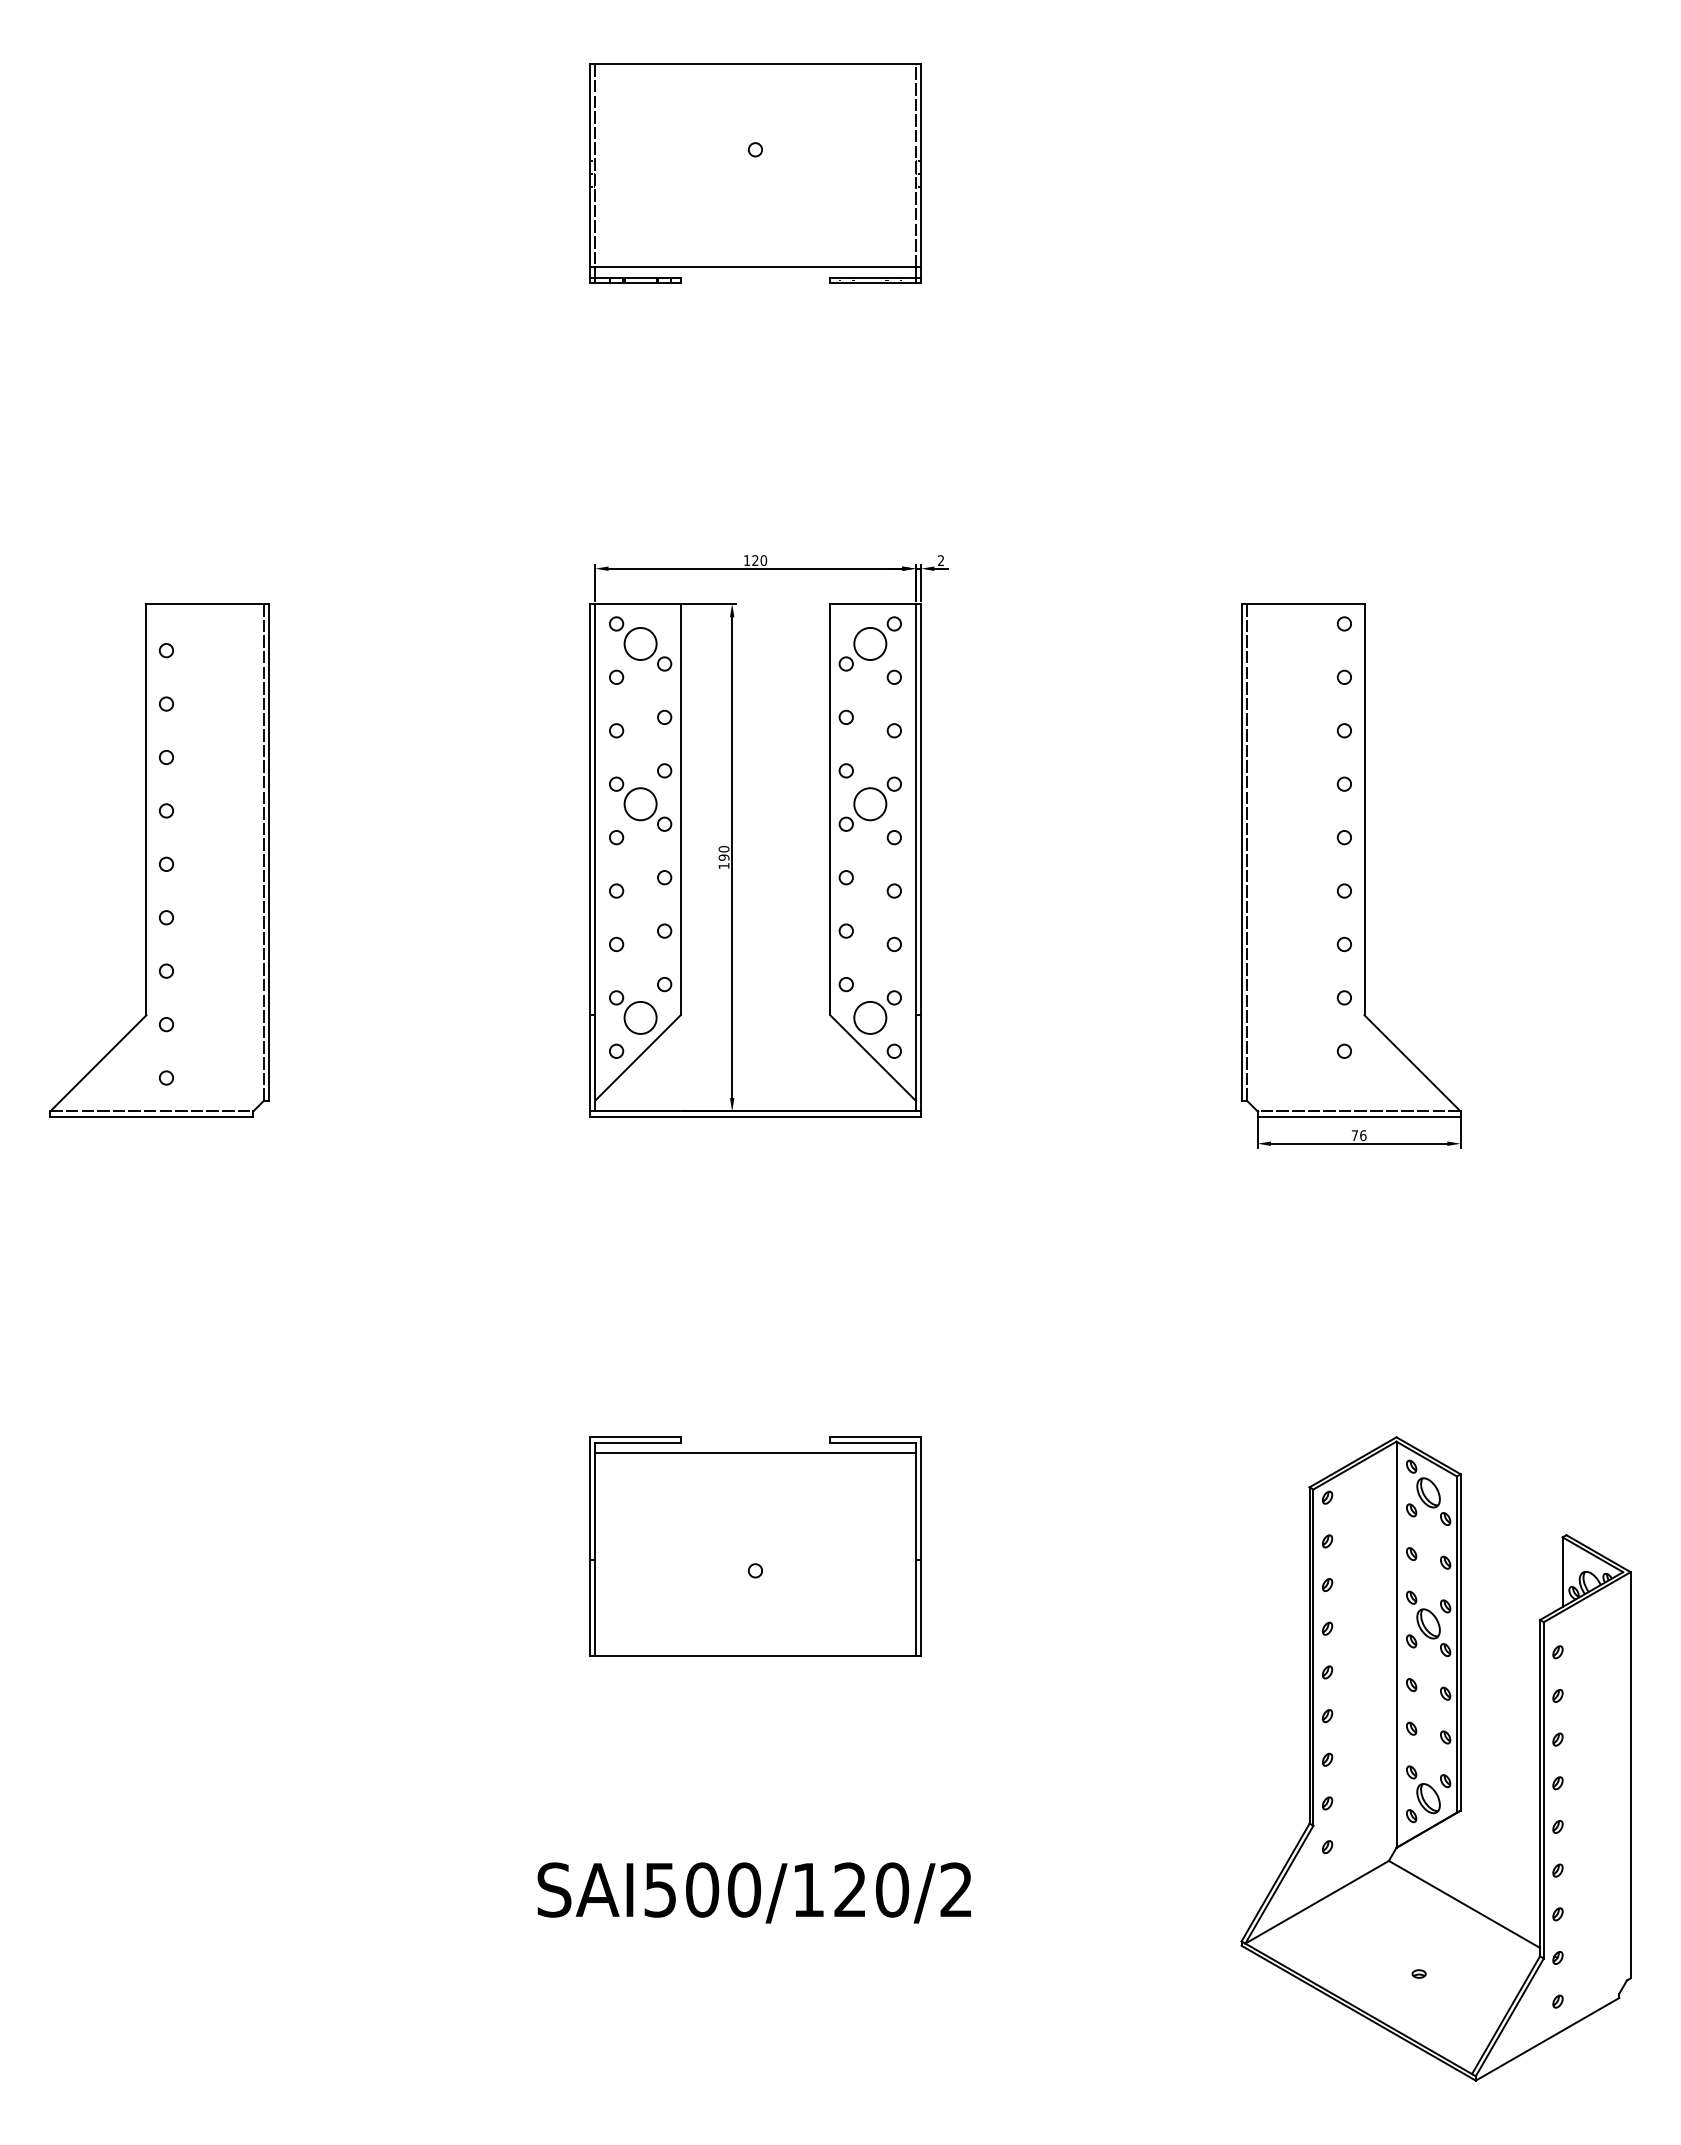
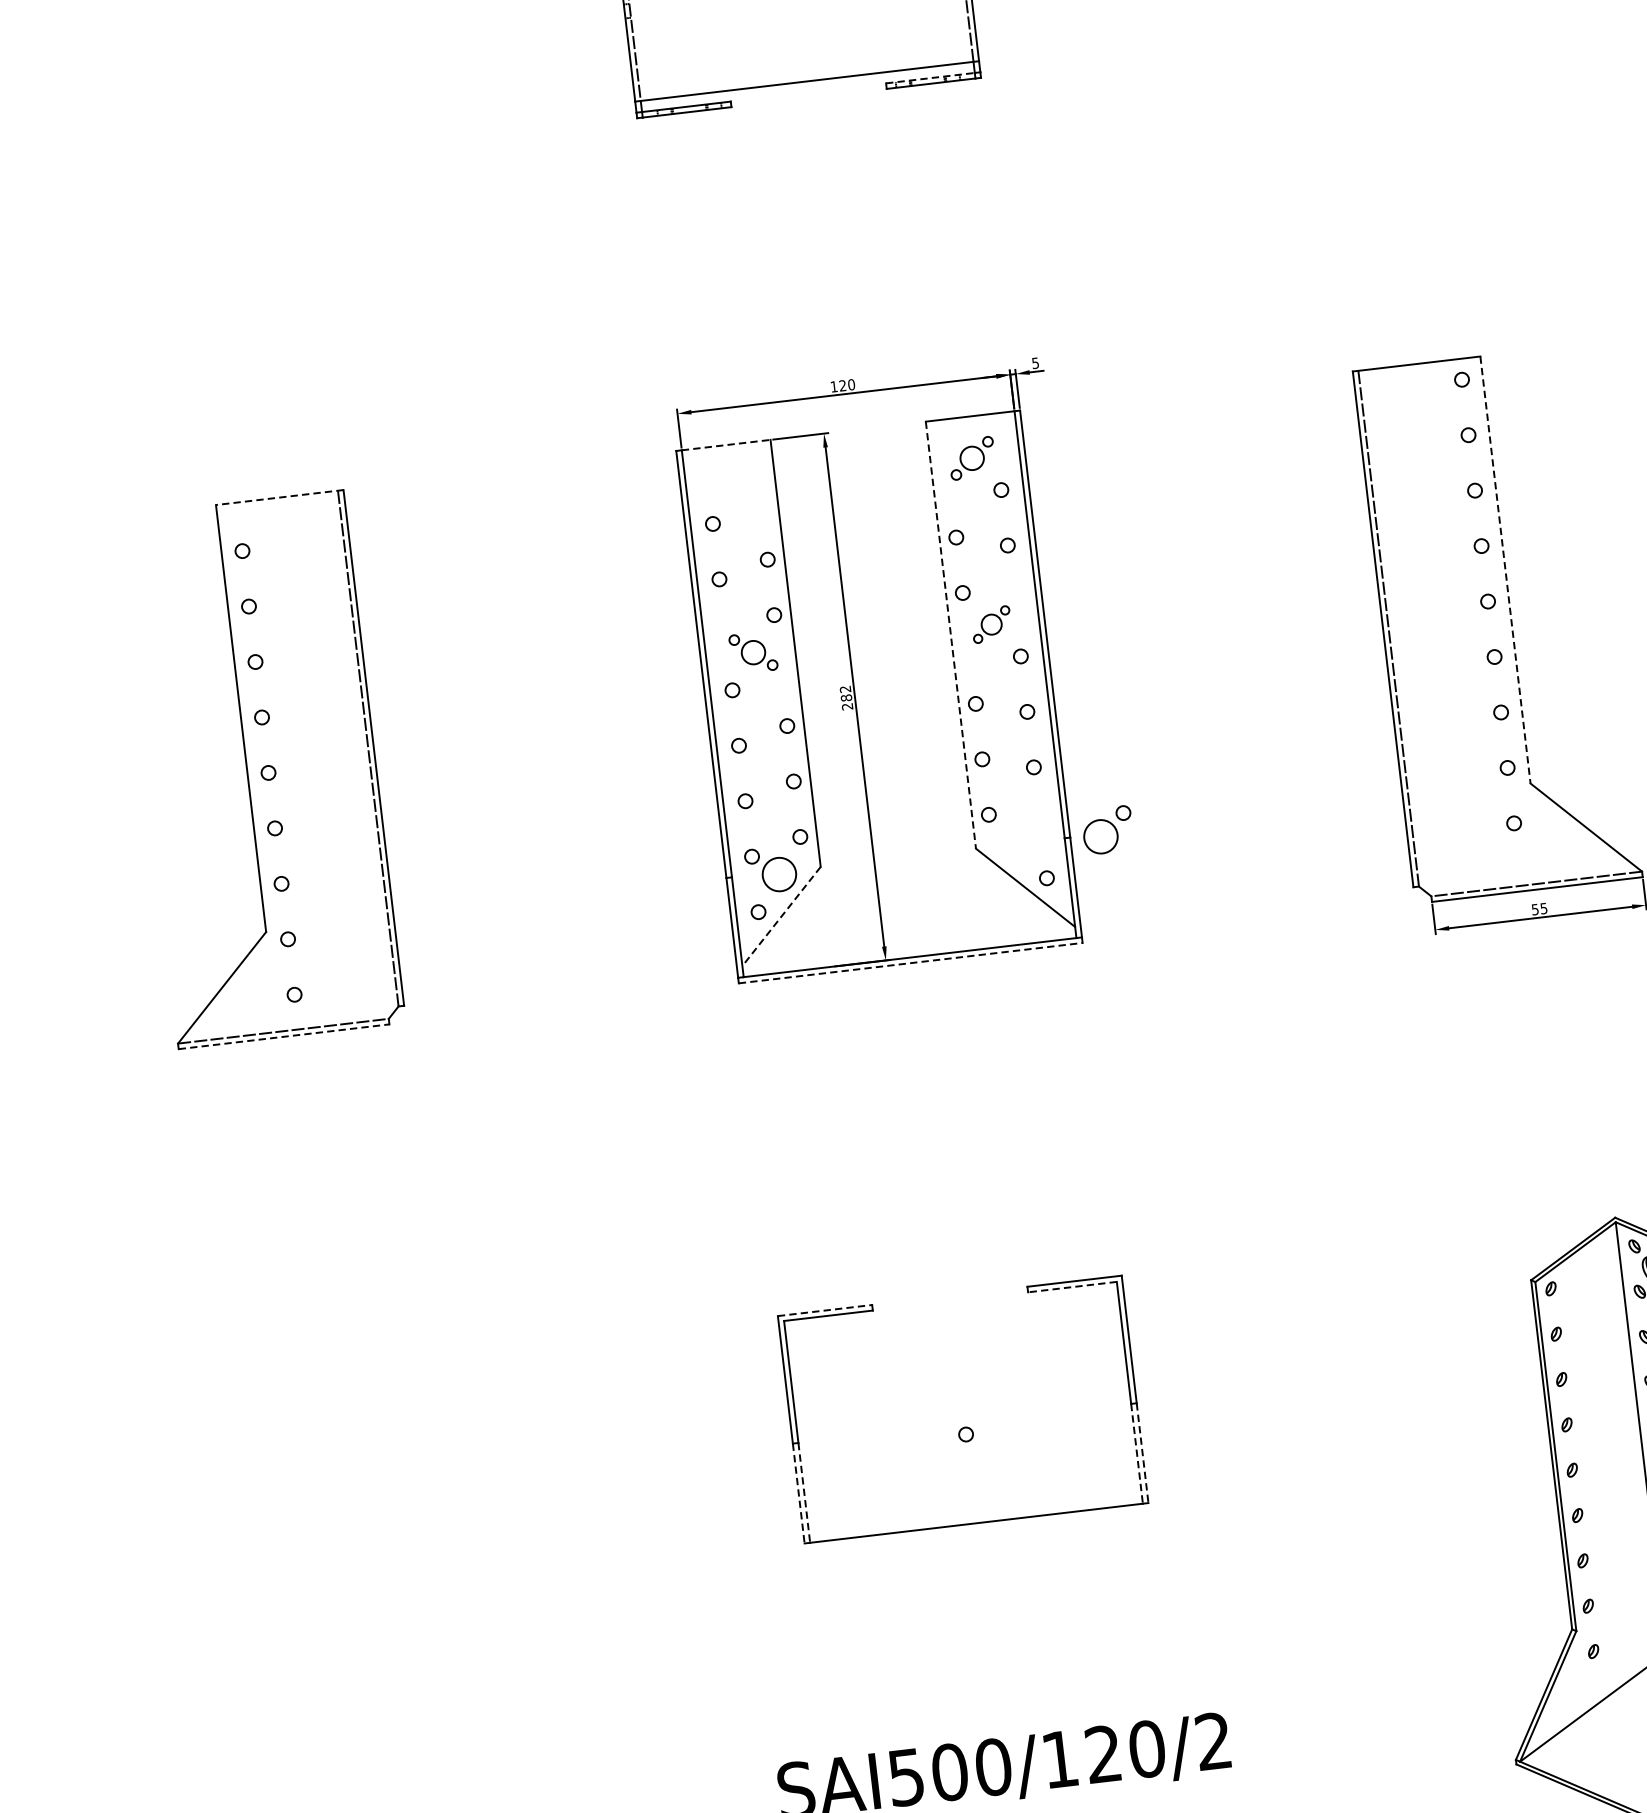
line: (873, 278) -> (931, 78), solid -> dashed
text: (941, 560) -> (1036, 363), 2 -> 5
line: (207, 603) -> (279, 497), solid -> dashed
line: (637, 603) -> (725, 444), solid -> dashed
part: (640, 643) -> (733, 485), removed
part: (869, 643) -> (971, 457), size x0.7
part: (640, 803) -> (753, 651), size x0.7
part: (869, 803) -> (990, 624), size x0.6
line: (830, 809) -> (951, 635), solid -> dashed
line: (1364, 809) -> (1505, 569), solid -> dashed
text: (723, 857) -> (845, 697), 190 -> 282
part: (877, 1012) -> (1107, 830), moved
line: (637, 1058) -> (781, 917), solid -> dashed
line: (151, 1116) -> (283, 1036), solid -> dashed
line: (755, 1116) -> (910, 962), solid -> dashed
text: (1358, 1135) -> (1538, 909), 76 -> 55
line: (635, 1437) -> (825, 1310), solid -> dashed
line: (873, 1442) -> (1072, 1286), solid -> dashed
line: (755, 1453) -> (951, 1312), removed
line: (589, 1608) -> (798, 1493), solid -> dashed
line: (595, 1608) -> (804, 1493), solid -> dashed
line: (915, 1608) -> (1136, 1454), solid -> dashed
line: (921, 1608) -> (1143, 1453), solid -> dashed

